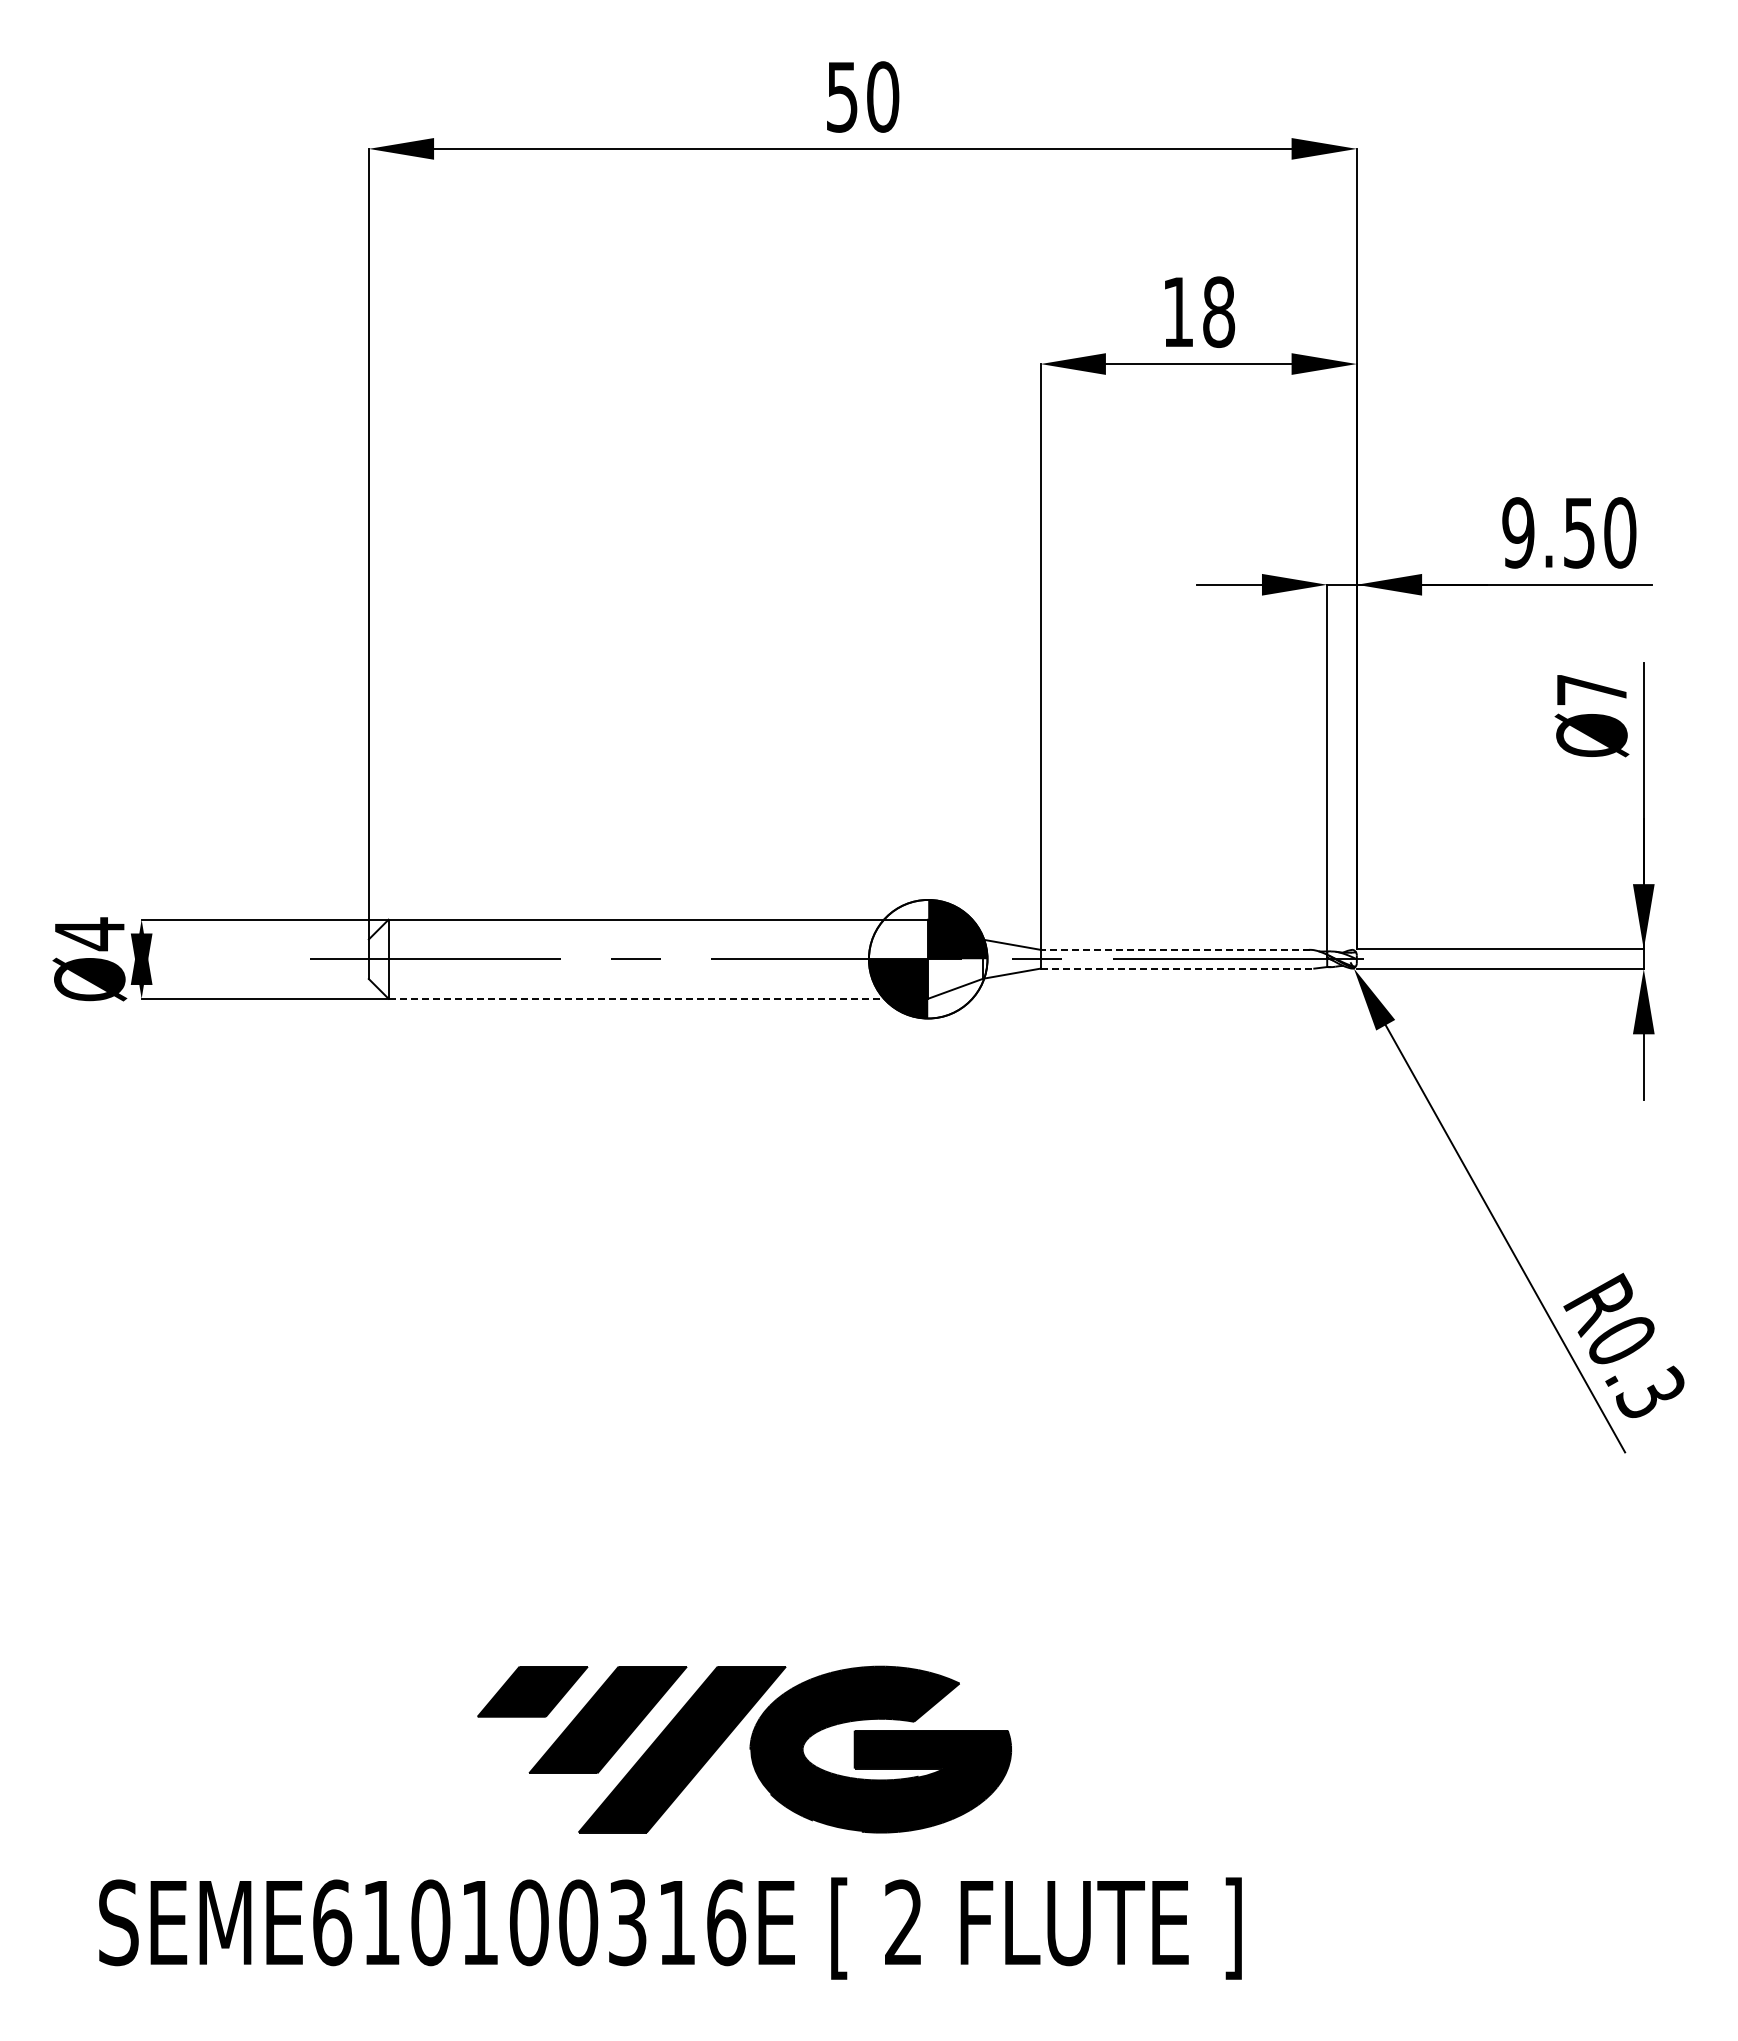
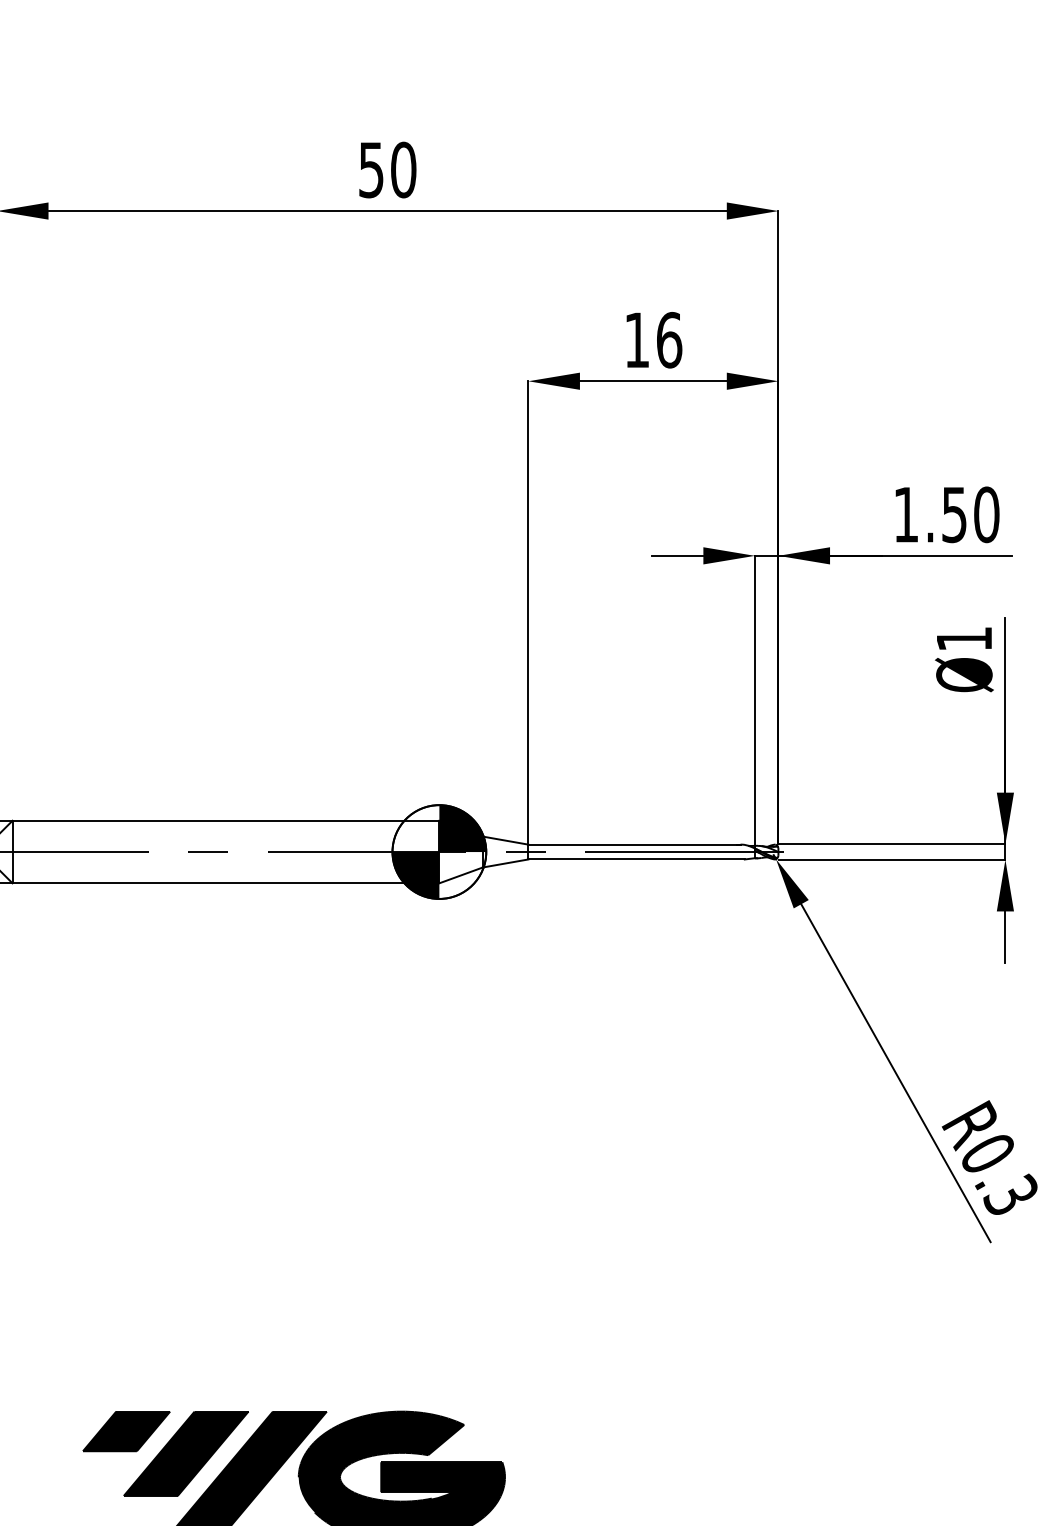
text: (1219, 311) -> (669, 339), 18 -> 16
text: (1518, 532) -> (906, 514), 9.50 -> 1.50
text: (1591, 689) -> (964, 638), Ø7 -> Ø1
line: (1175, 949) -> (634, 844), dashed -> solid
line: (1177, 968) -> (636, 859), dashed -> solid
line: (658, 998) -> (226, 883), dashed -> solid

